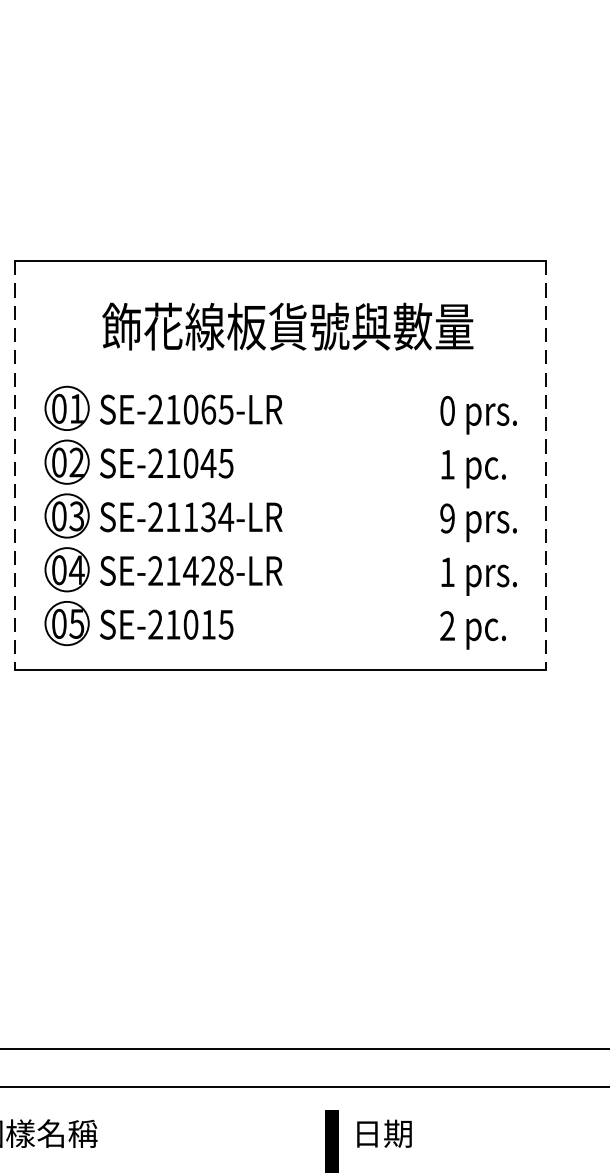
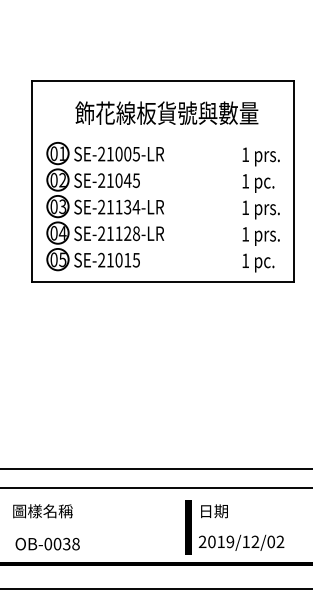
text: (208, 408) -> (127, 153), SE-21065-LR -> SE-21005-LR
text: (447, 410) -> (245, 154), 0 -> 1
line: (15, 465) -> (32, 181), dashed -> solid
line: (546, 465) -> (294, 181), dashed -> solid
text: (447, 517) -> (245, 207), 9 -> 1
text: (189, 570) -> (118, 233), SE-21428-LR -> SE-21128-LR
text: (447, 625) -> (245, 260), 2 -> 1

